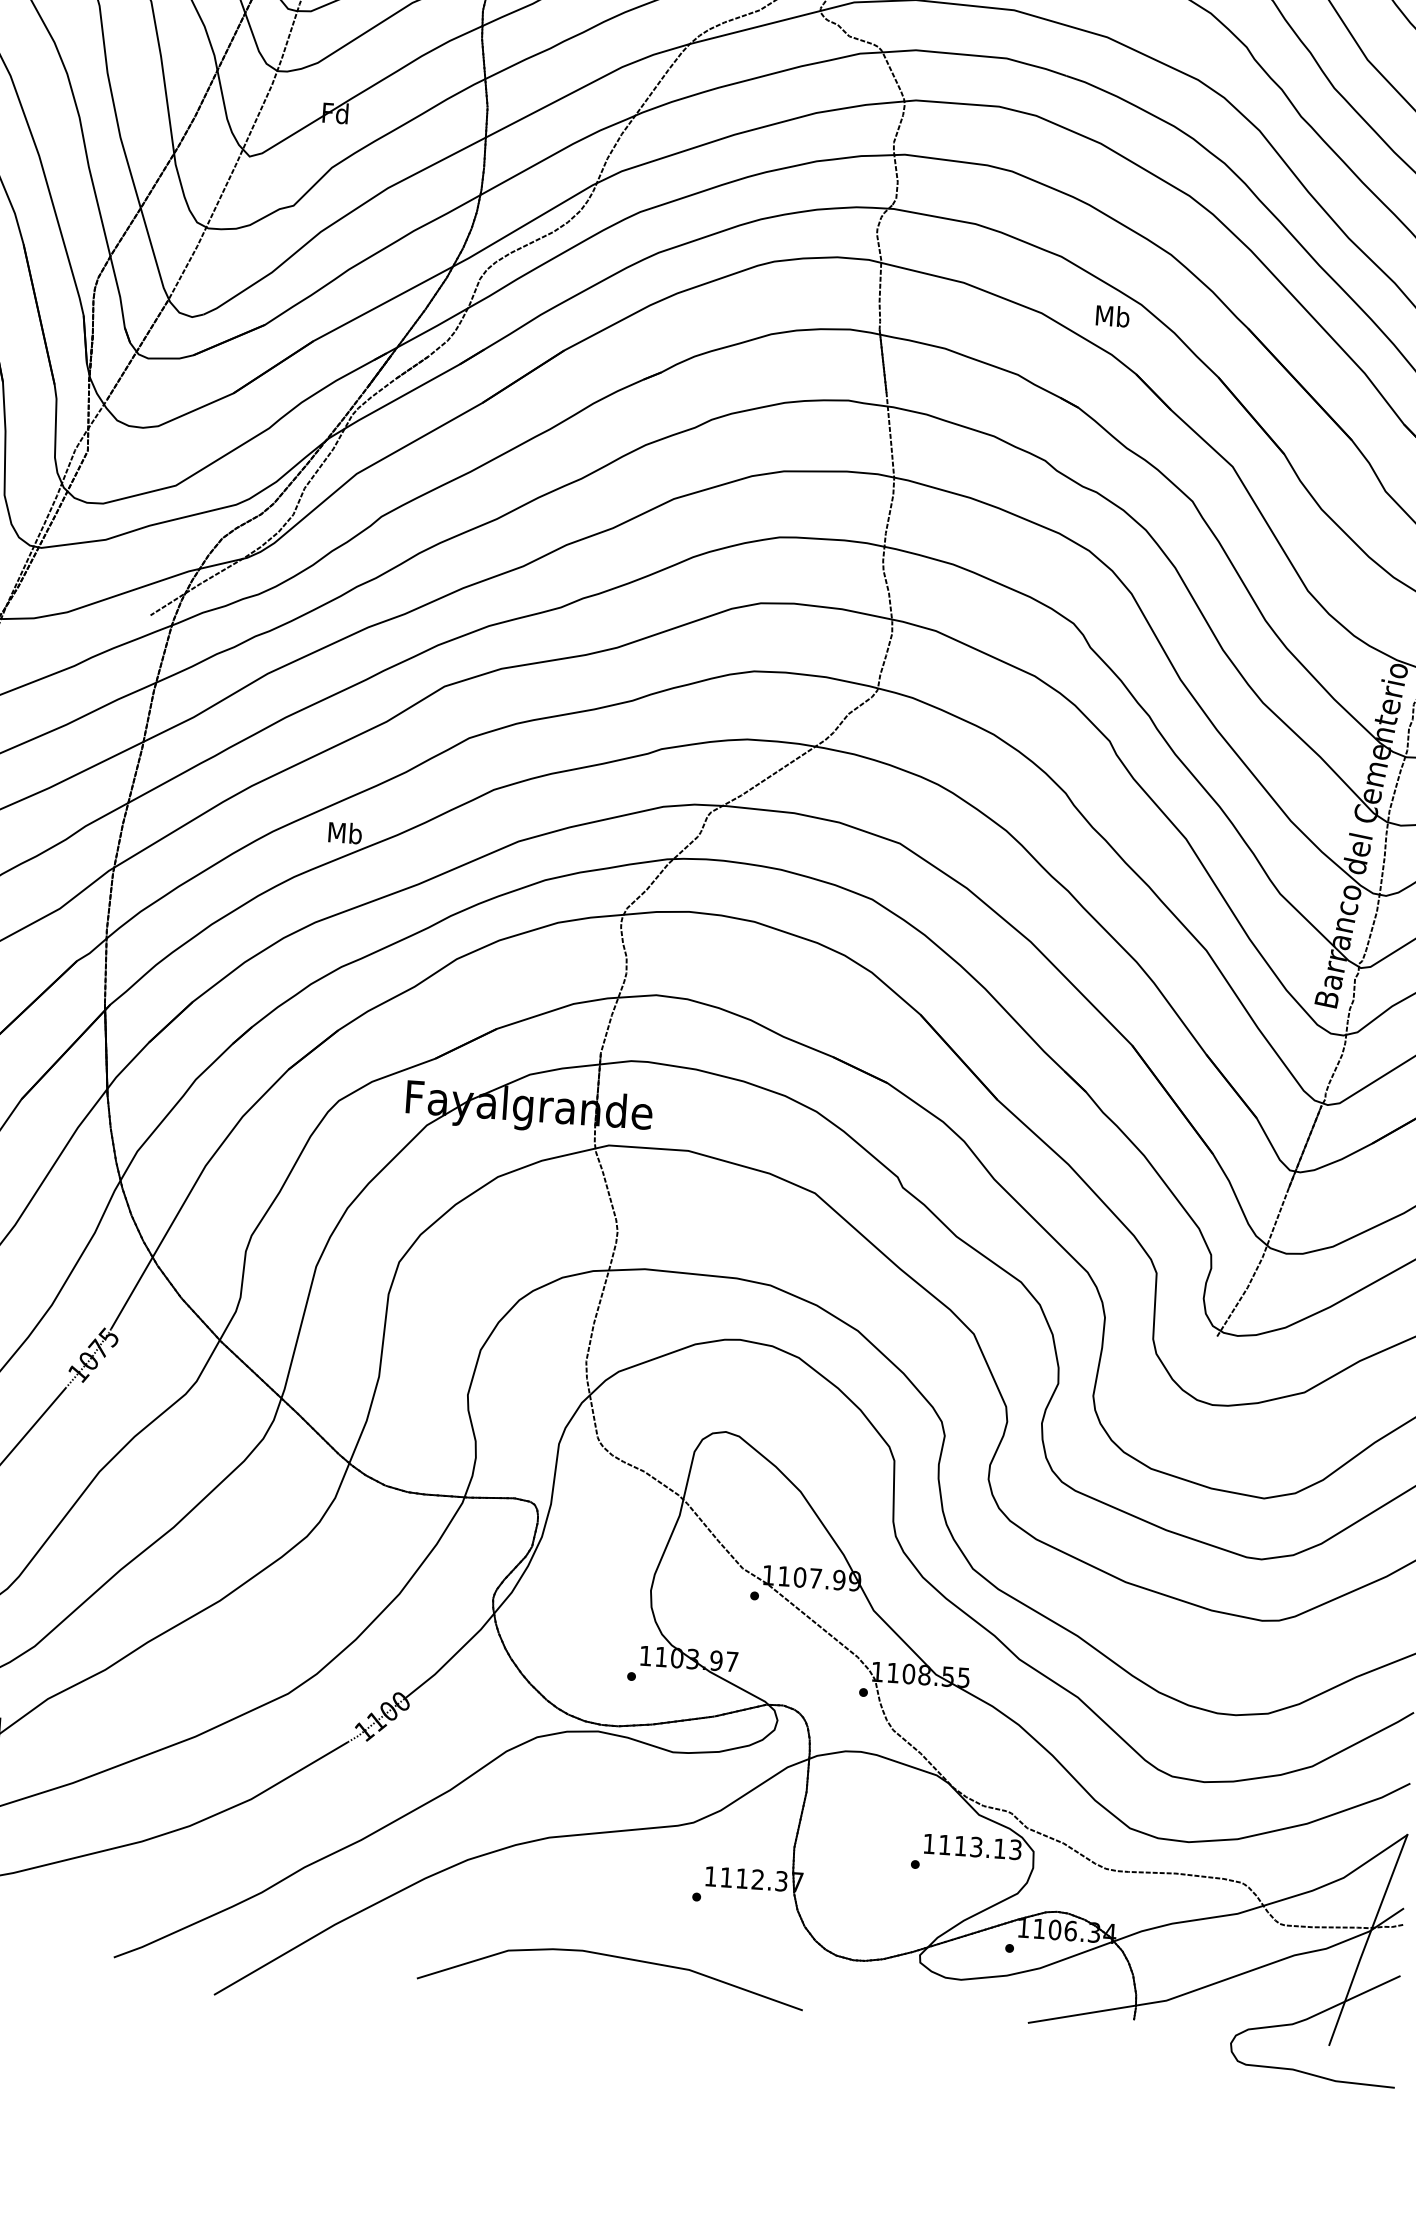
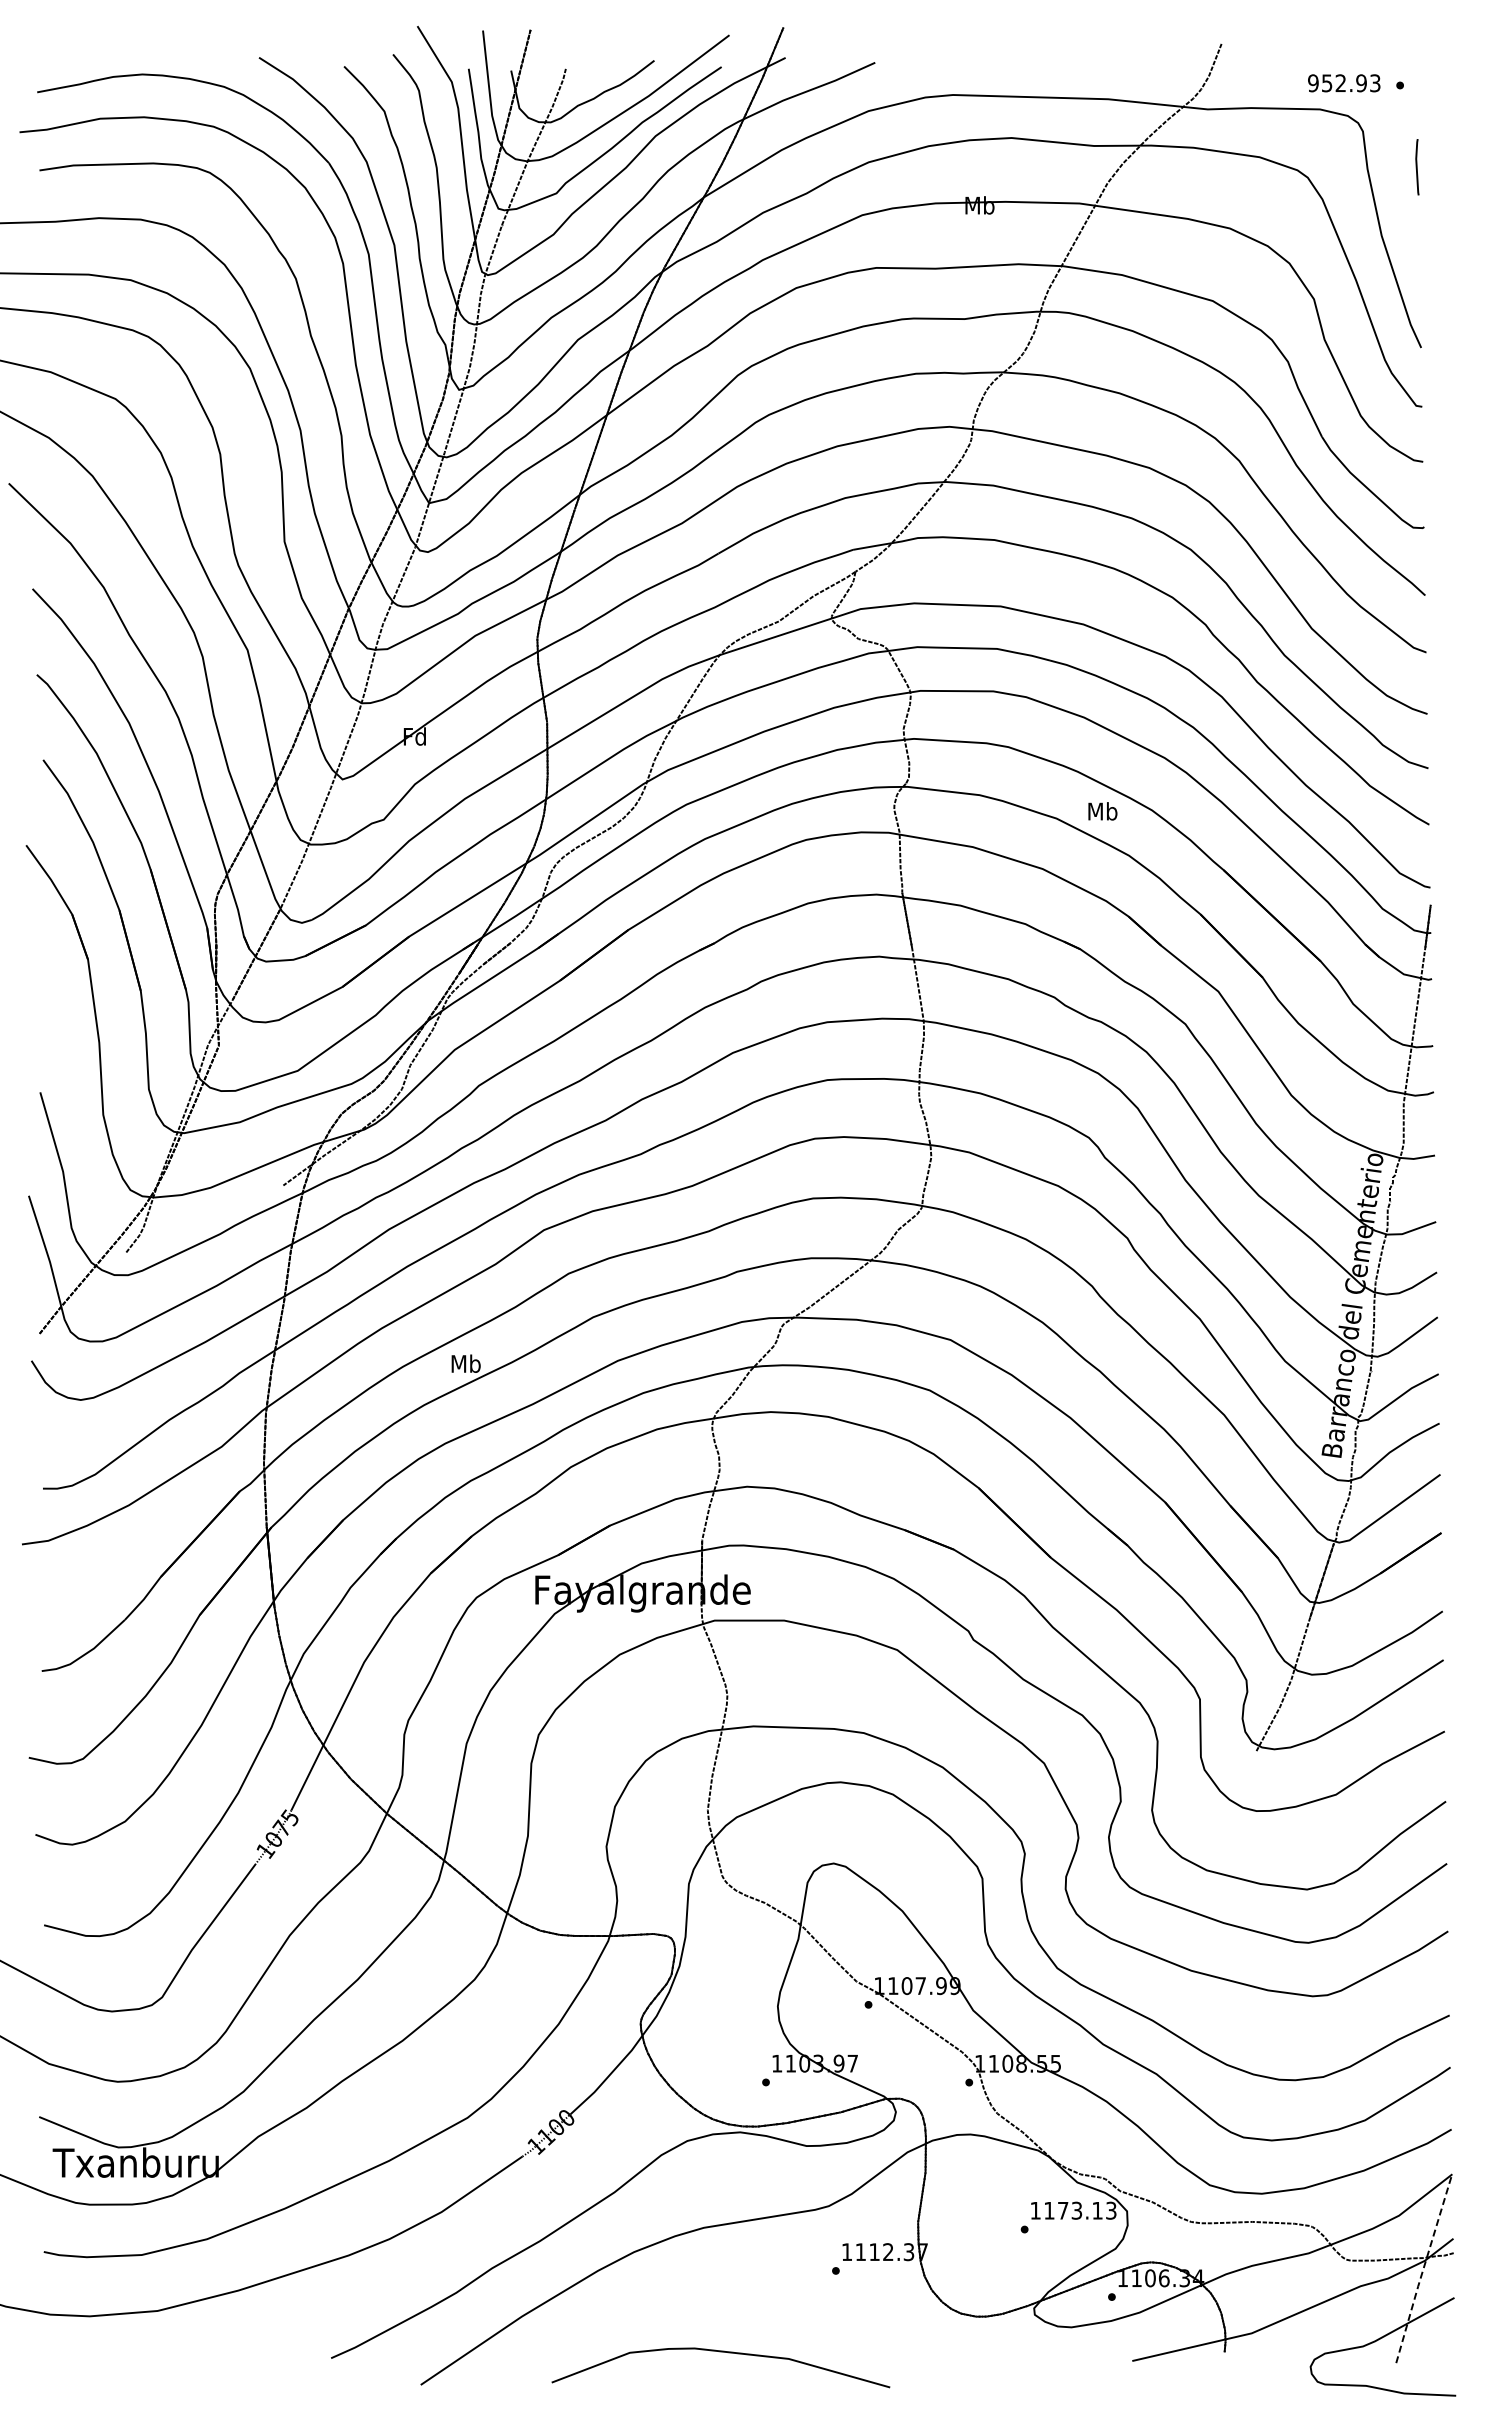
text: (1112, 316) -> (1102, 811), moved
text: (961, 1845) -> (1063, 2210), 1113.13 -> 1173.13
line: (1367, 1940) -> (1423, 2268), solid -> dashed
curve: (611, 1957) -> (720, 2352), moved

